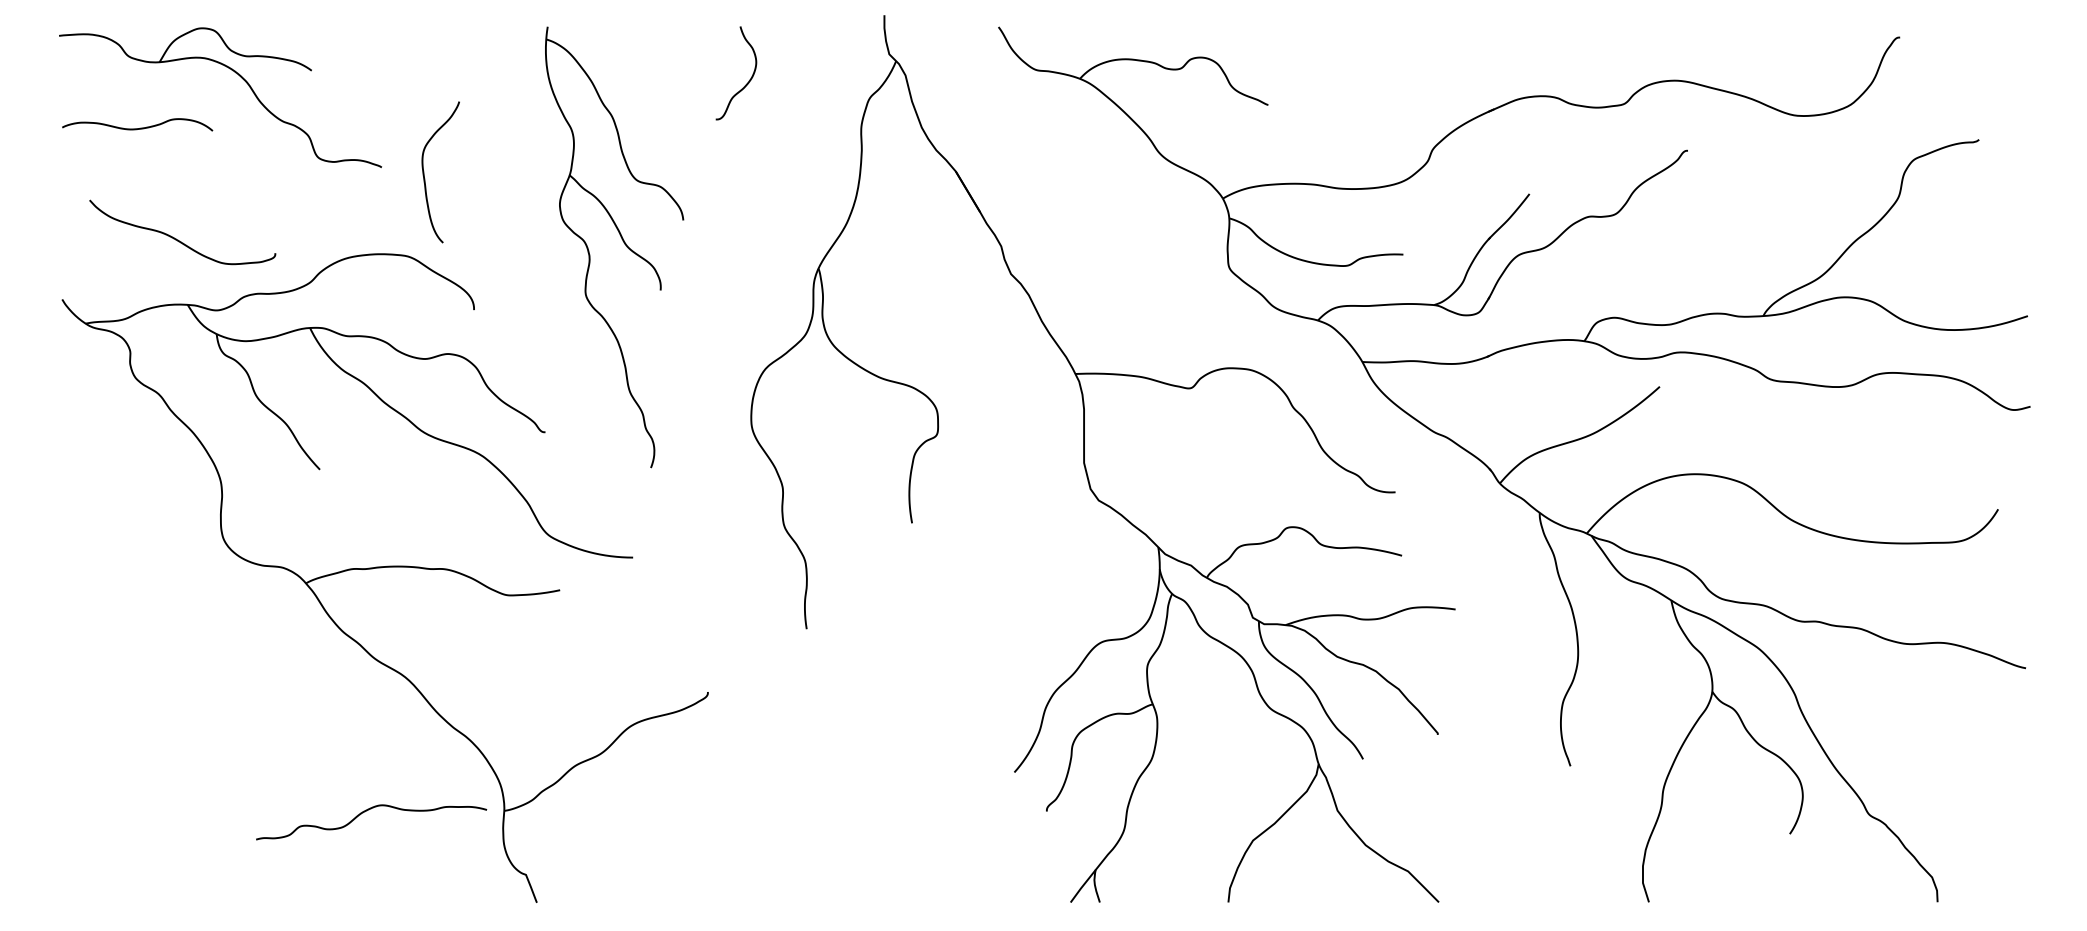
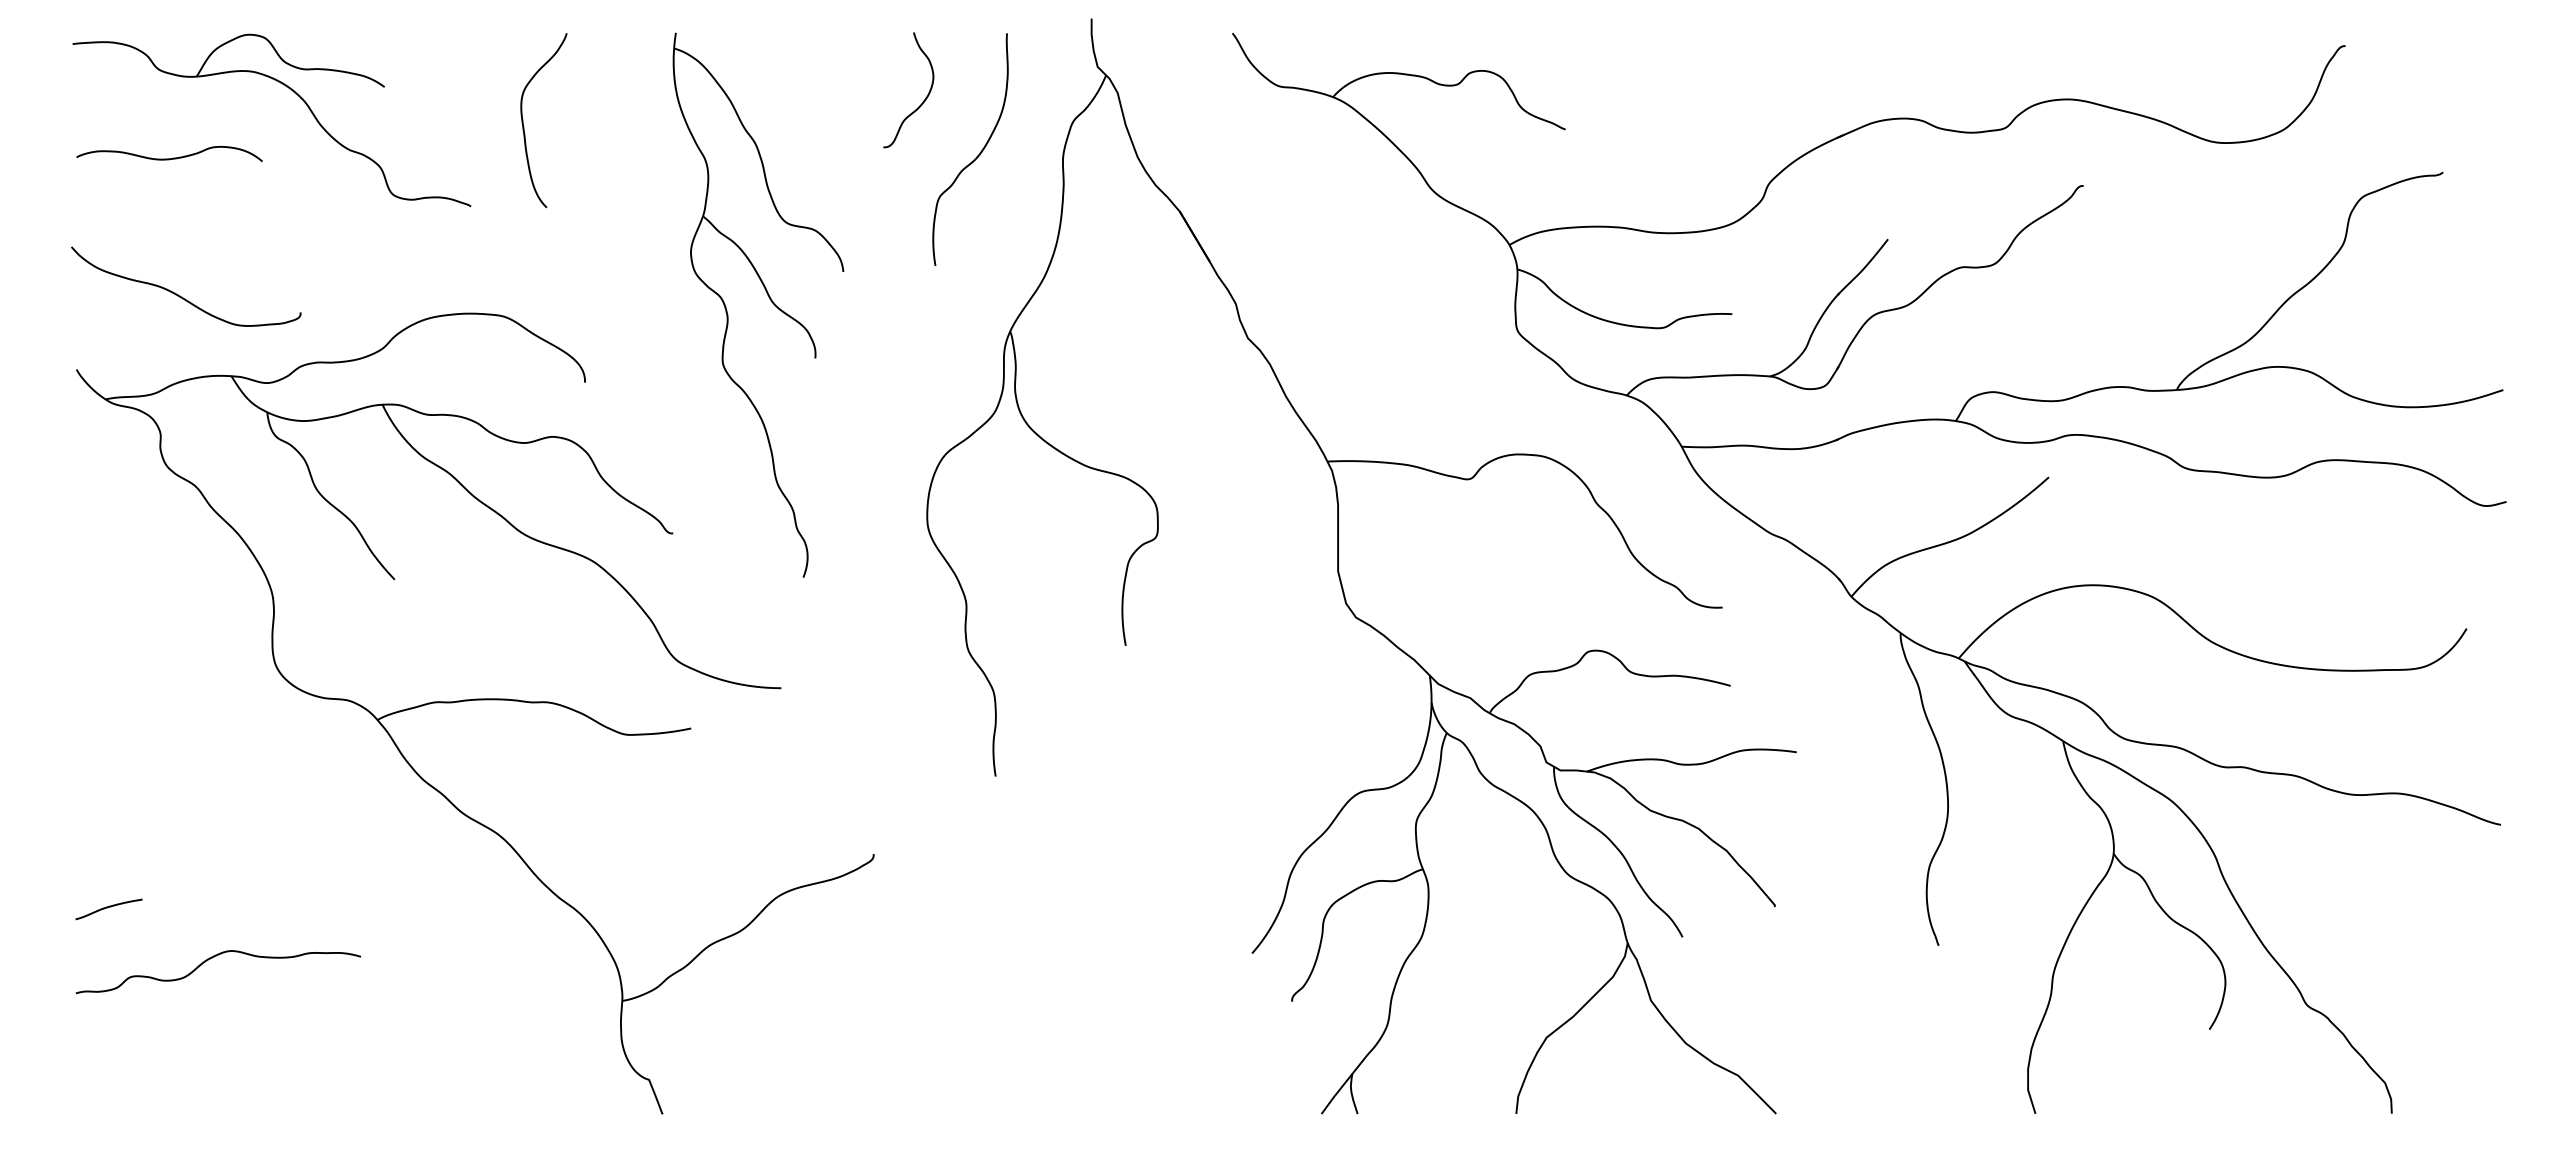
curve: (791, 126) -> (977, 155), added
curve: (425, 177) -> (524, 126), moved
curve: (178, 239) -> (180, 295), moved
curve: (87, 736) -> (107, 908), added
curve: (365, 812) -> (210, 959), moved

